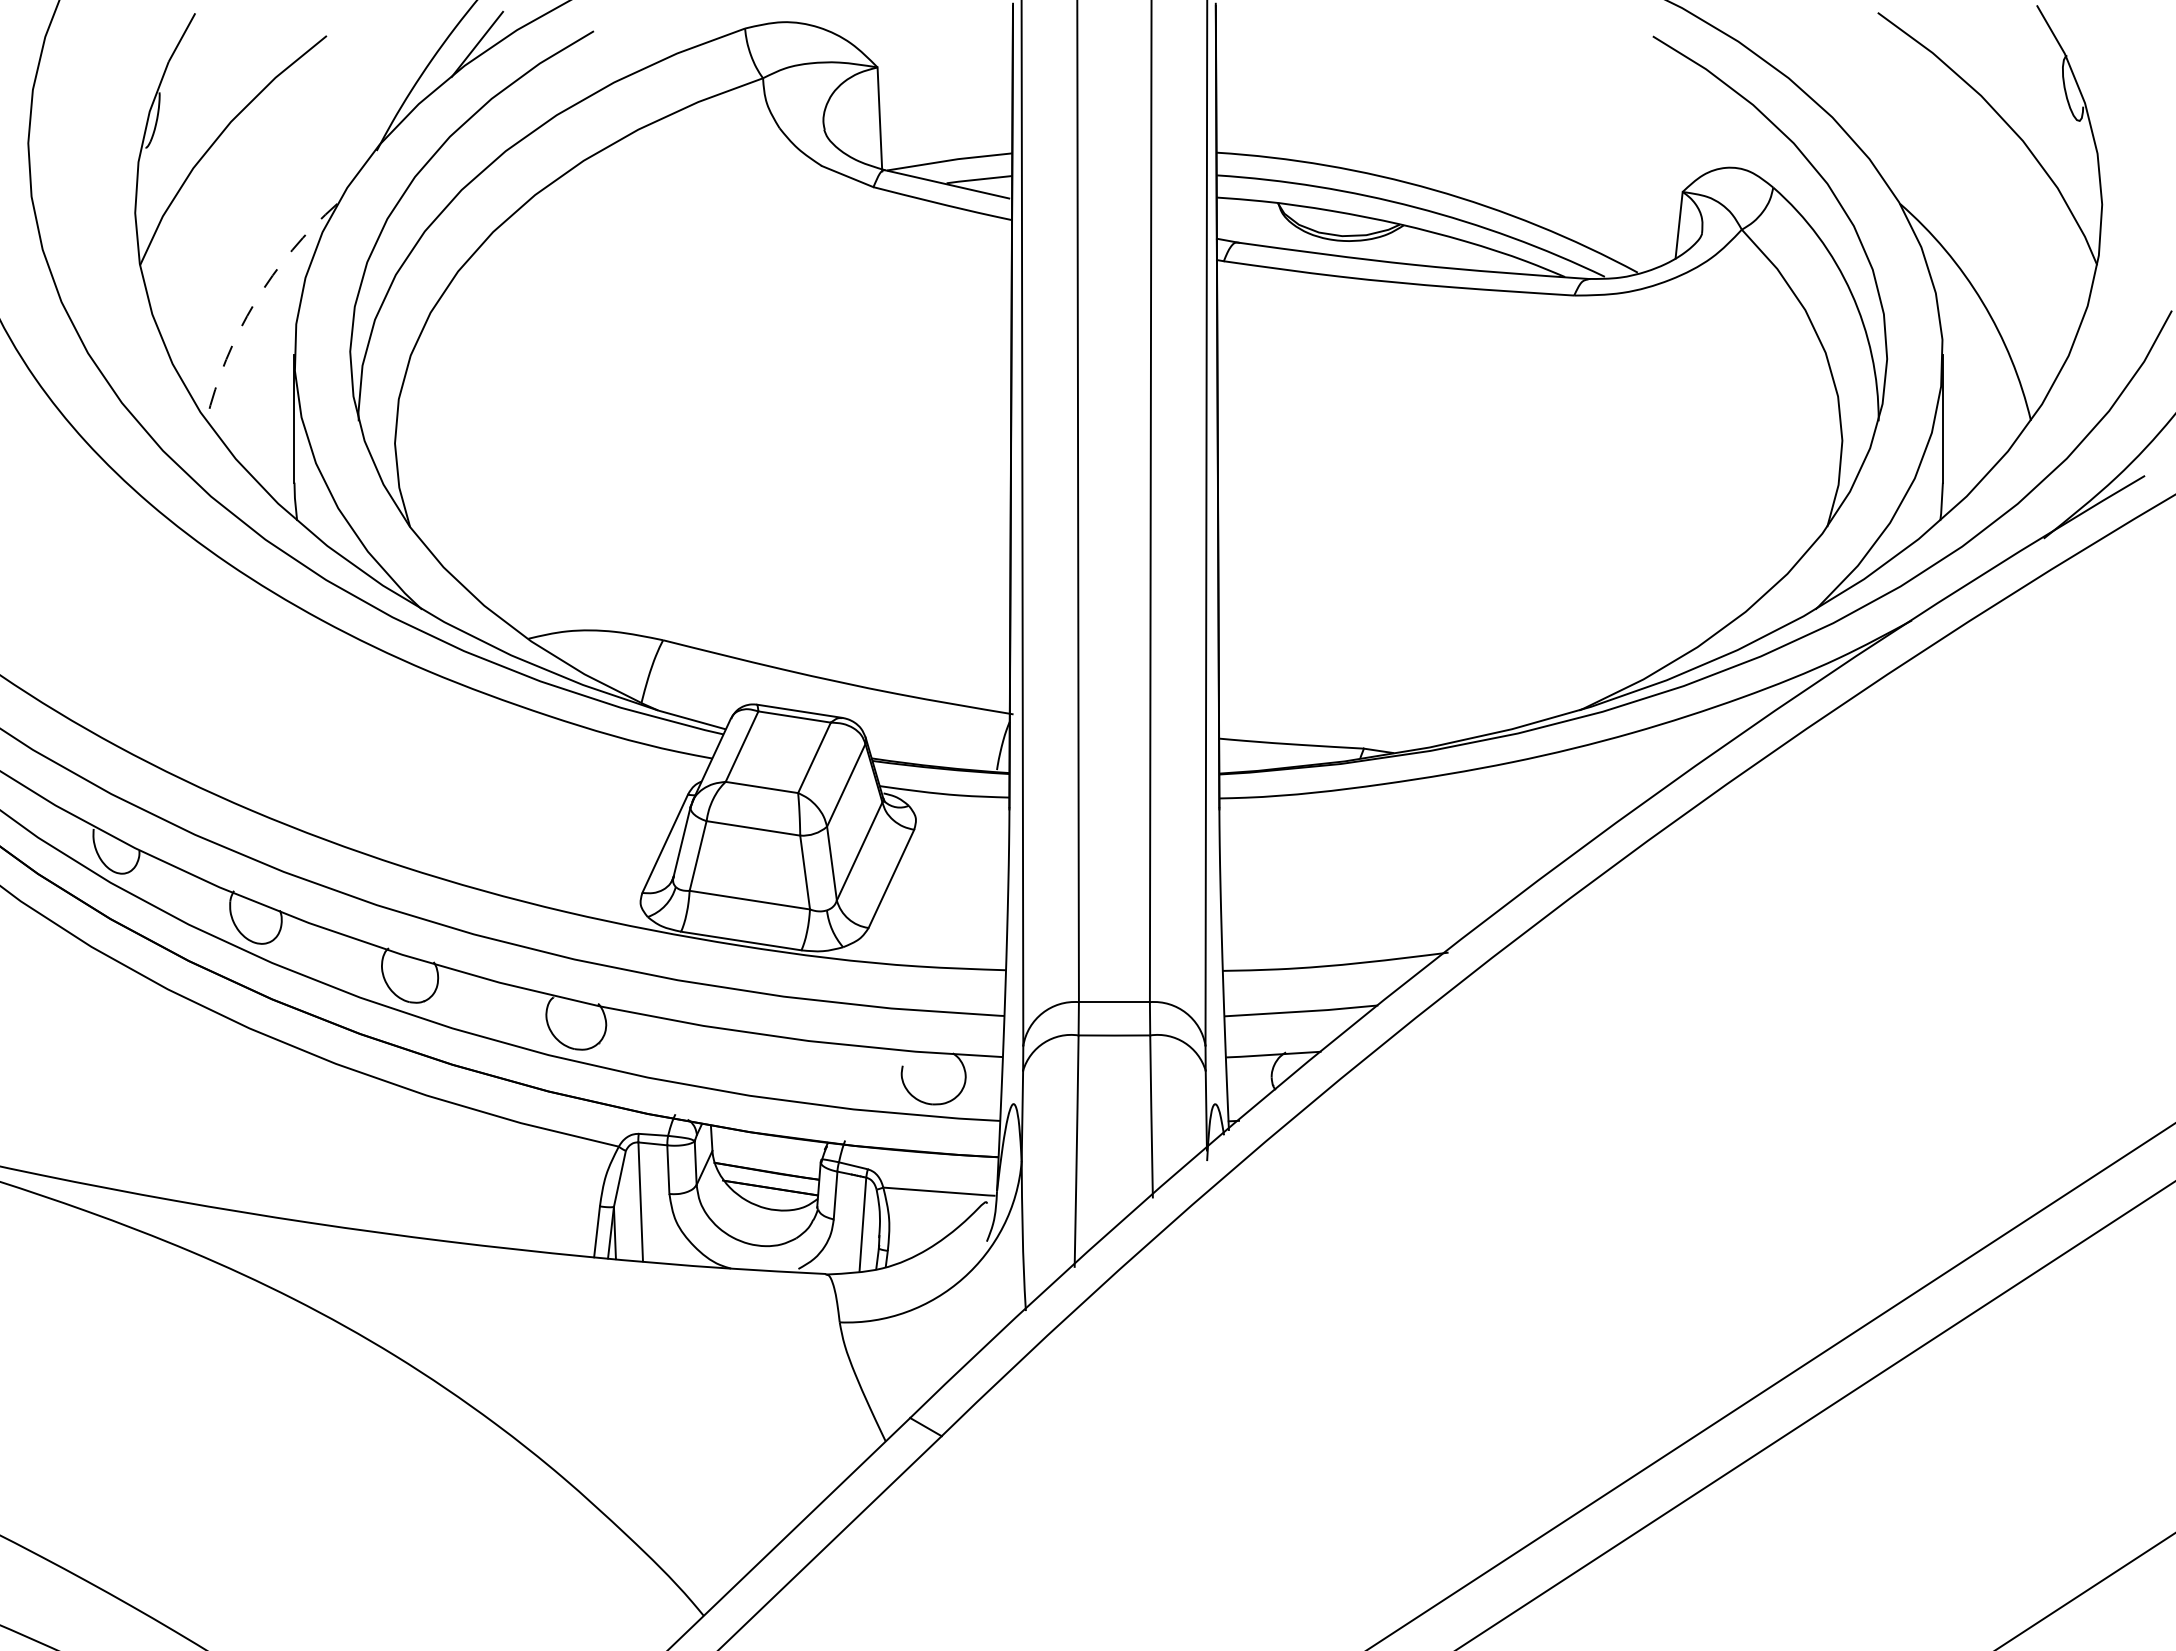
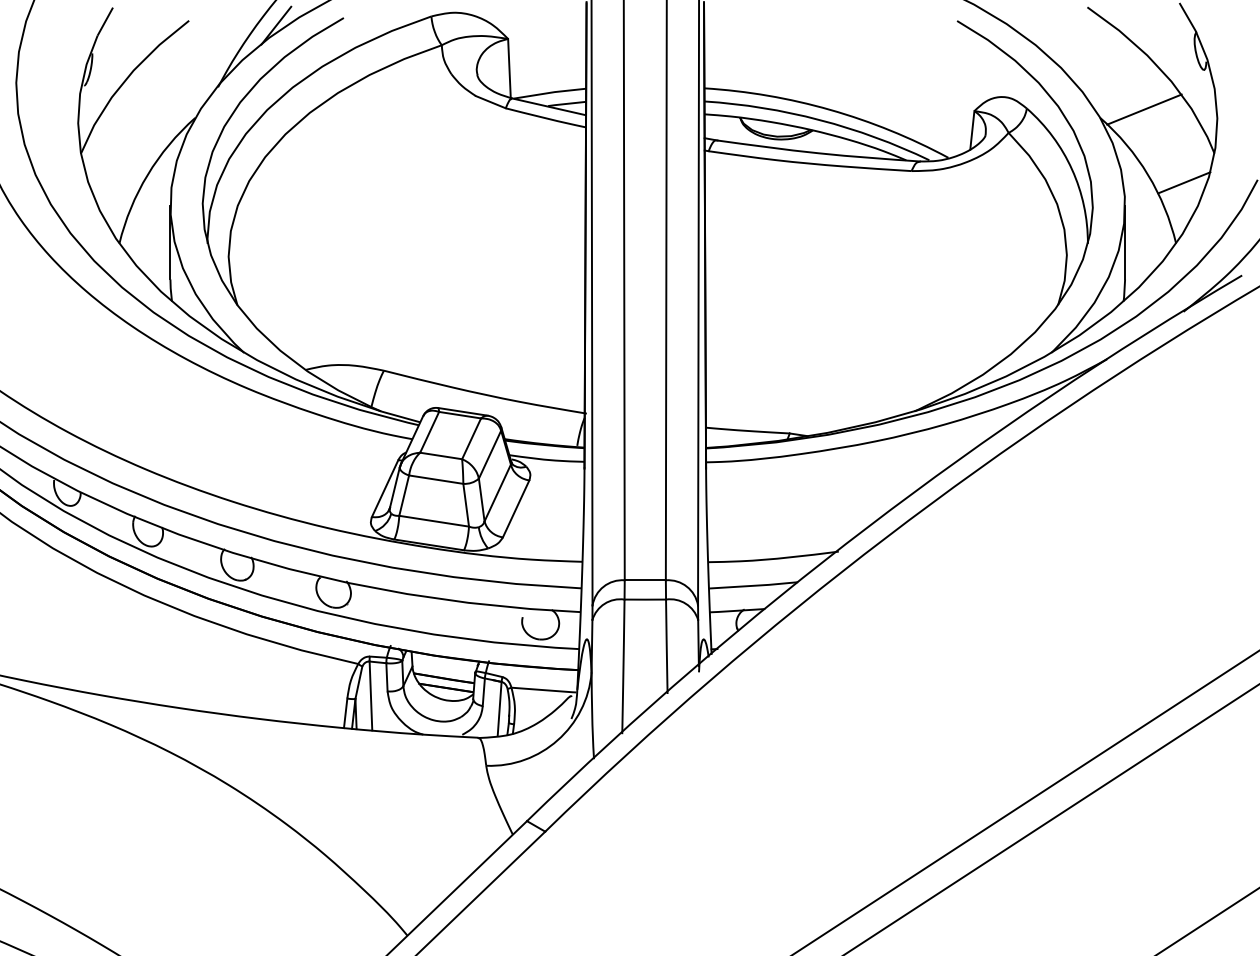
line: (1976, 189) -> (1144, 109), added
arc: (254, 301) -> (147, 174), dashed -> solid
line: (2045, 315) -> (1184, 182), added

